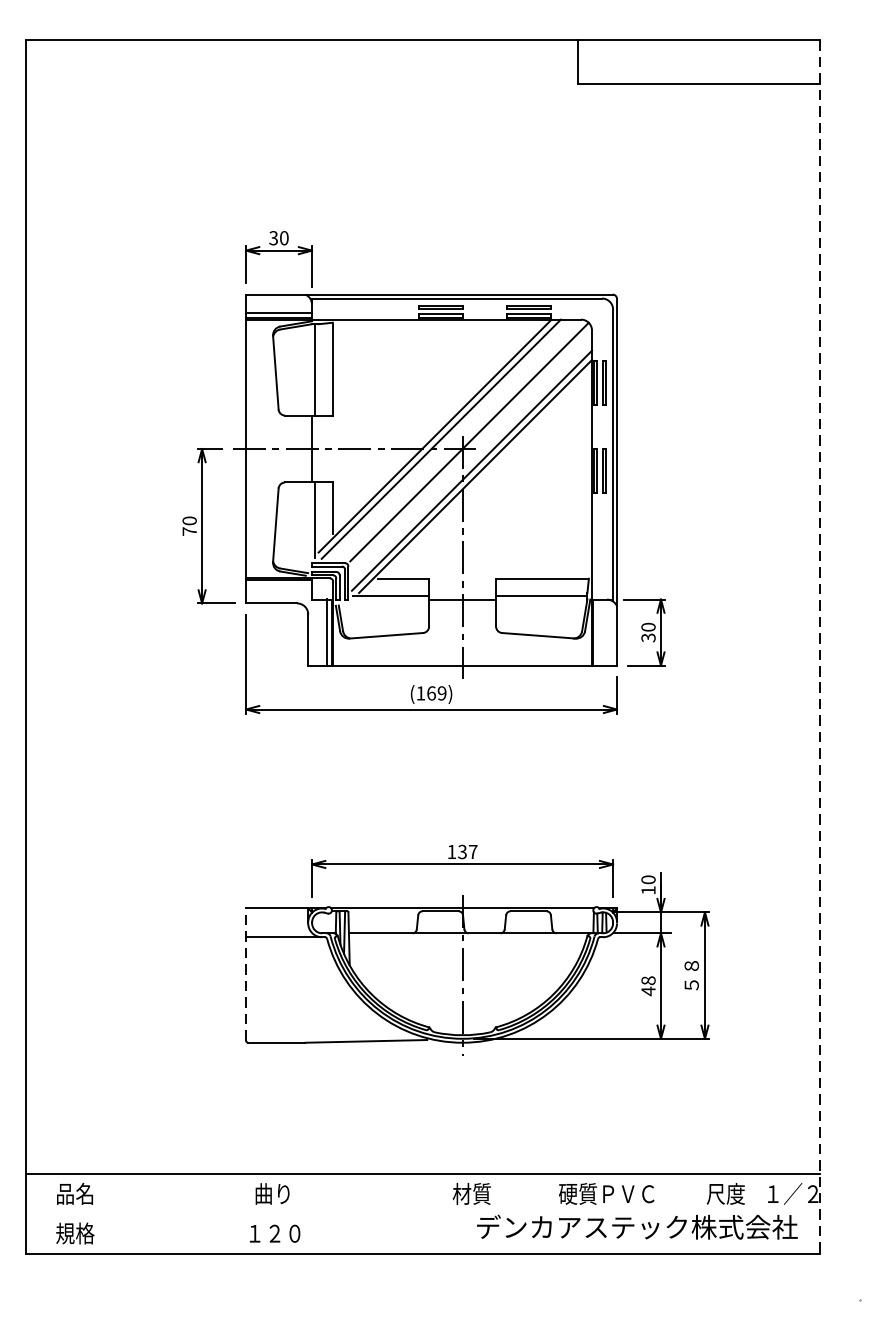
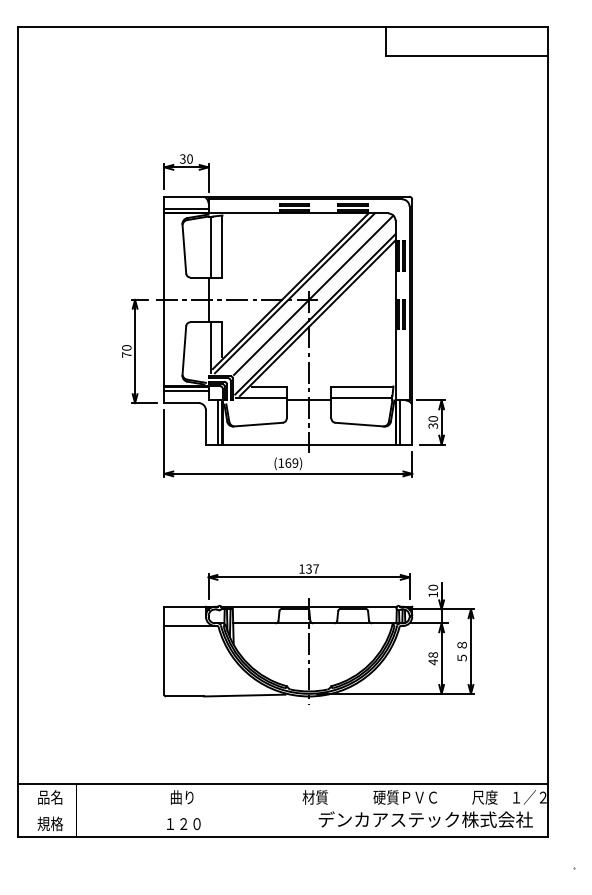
line: (279, 584) -> (186, 390), added
line: (597, 632) -> (399, 422), added
line: (819, 647) -> (547, 432), dashed -> solid
line: (246, 973) -> (164, 650), dashed -> solid

